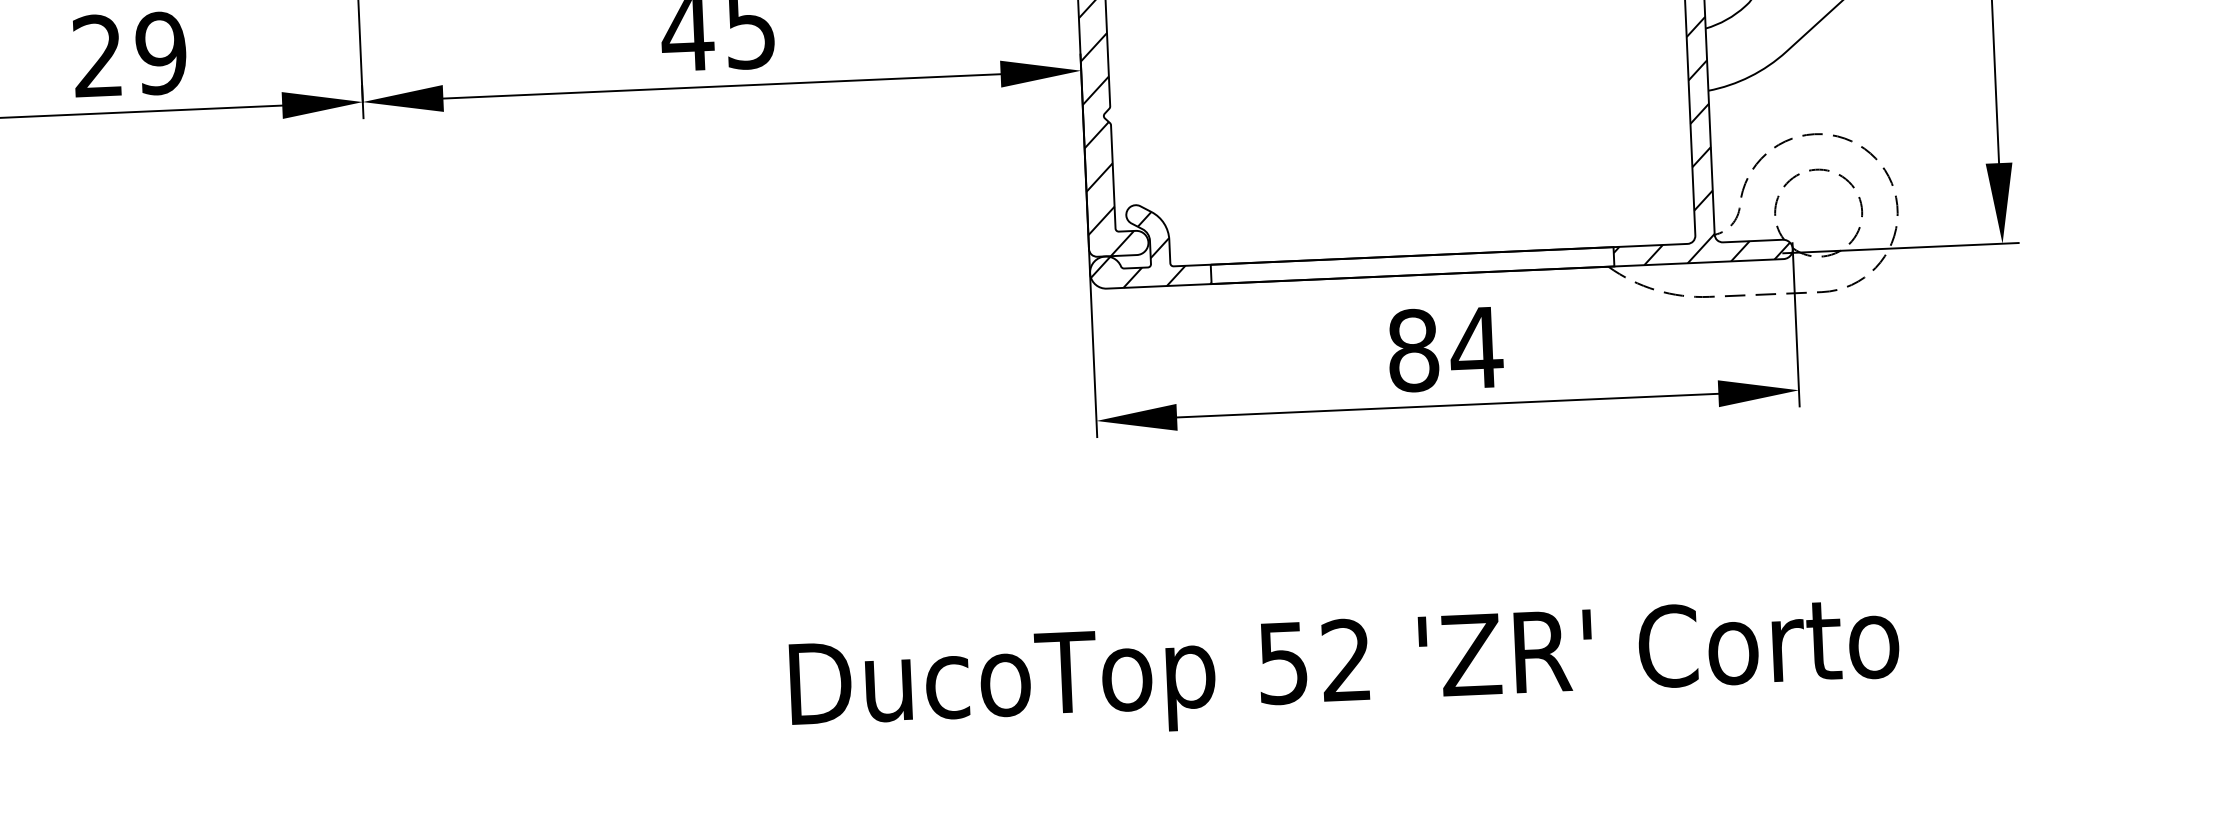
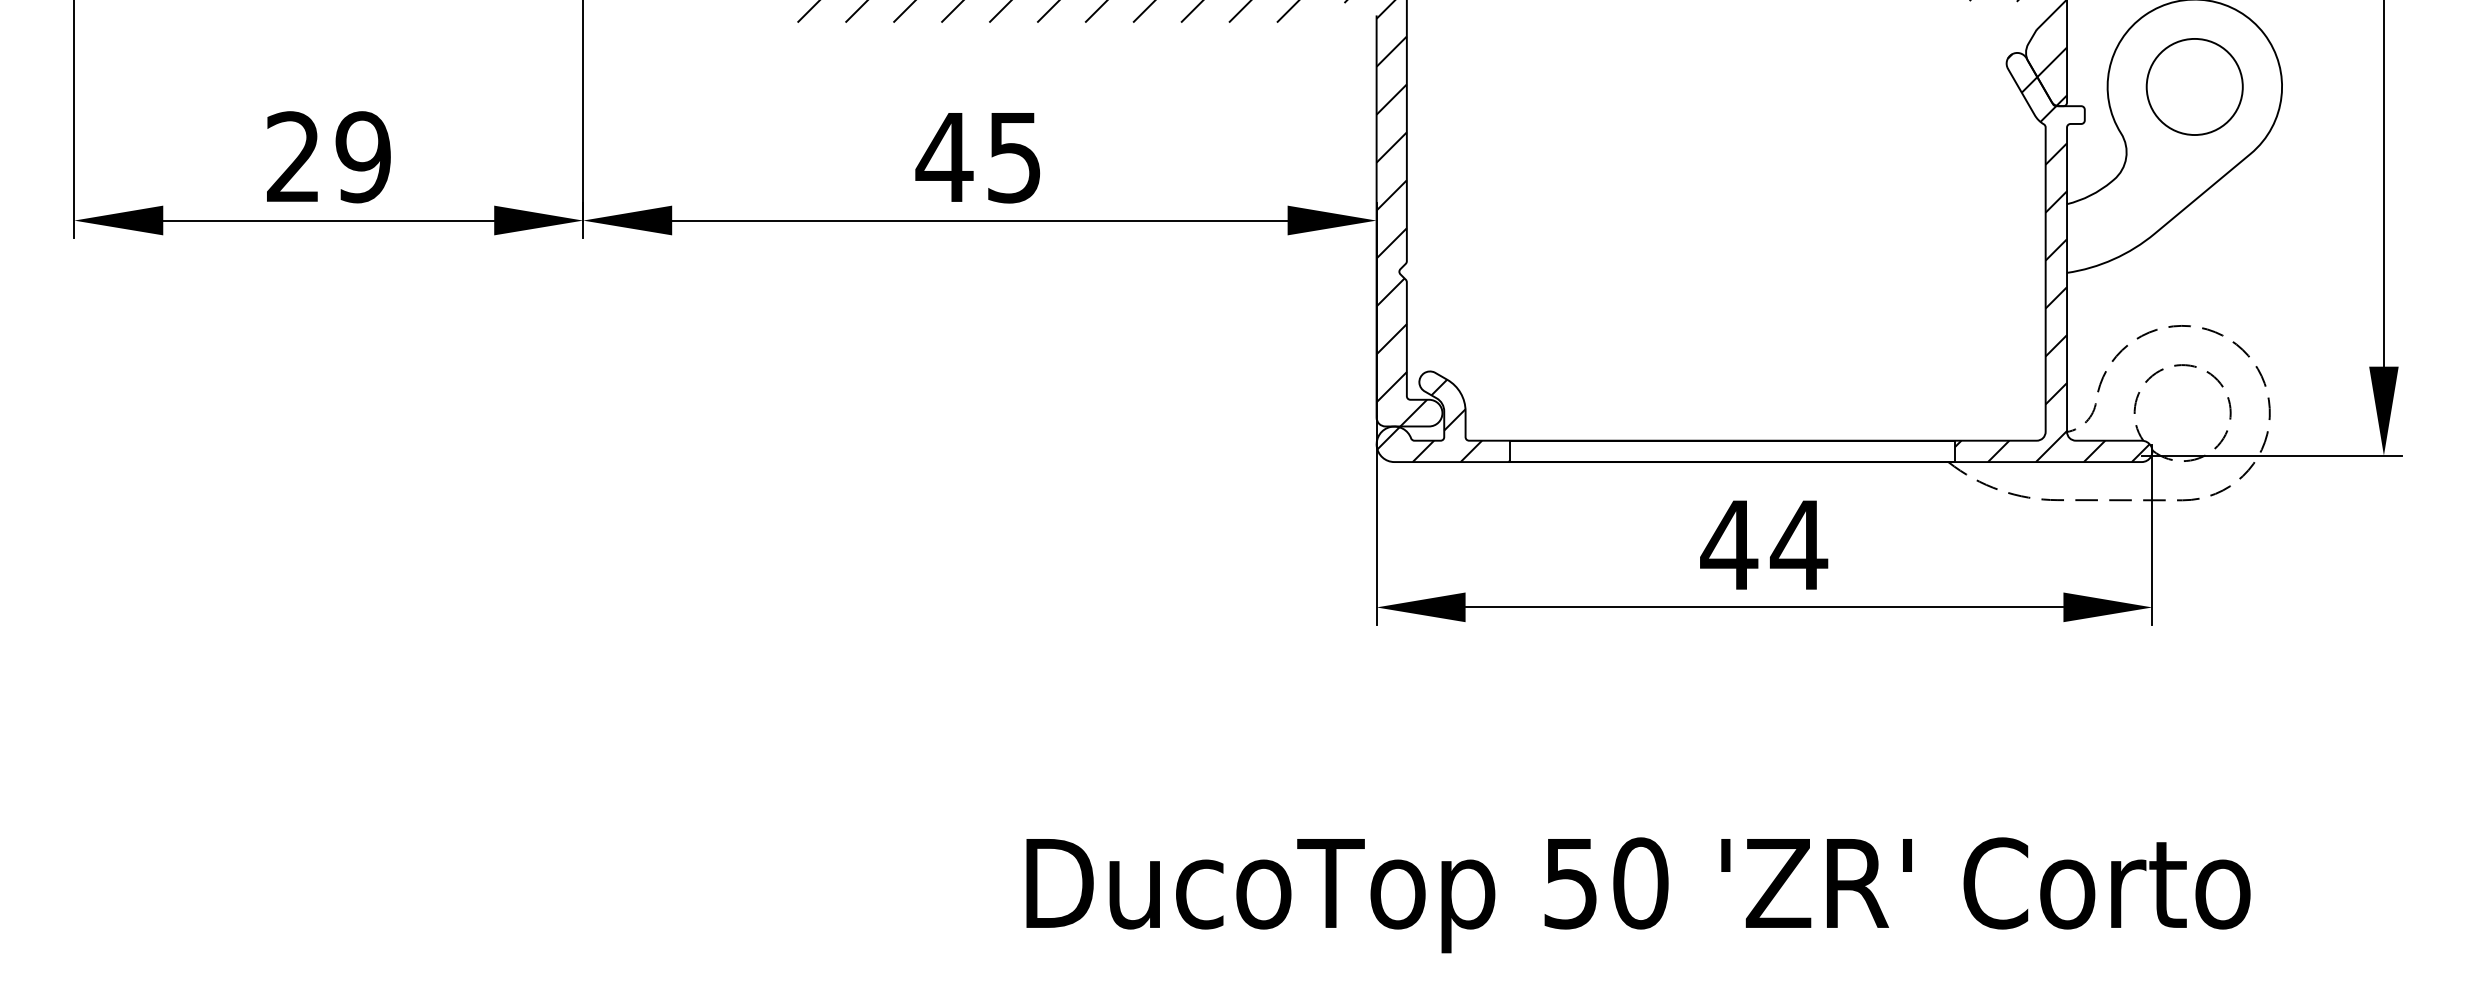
text: (1413, 350) -> (1729, 545), 84 -> 44
text: (1346, 660) -> (1640, 883), 52 -> 50

